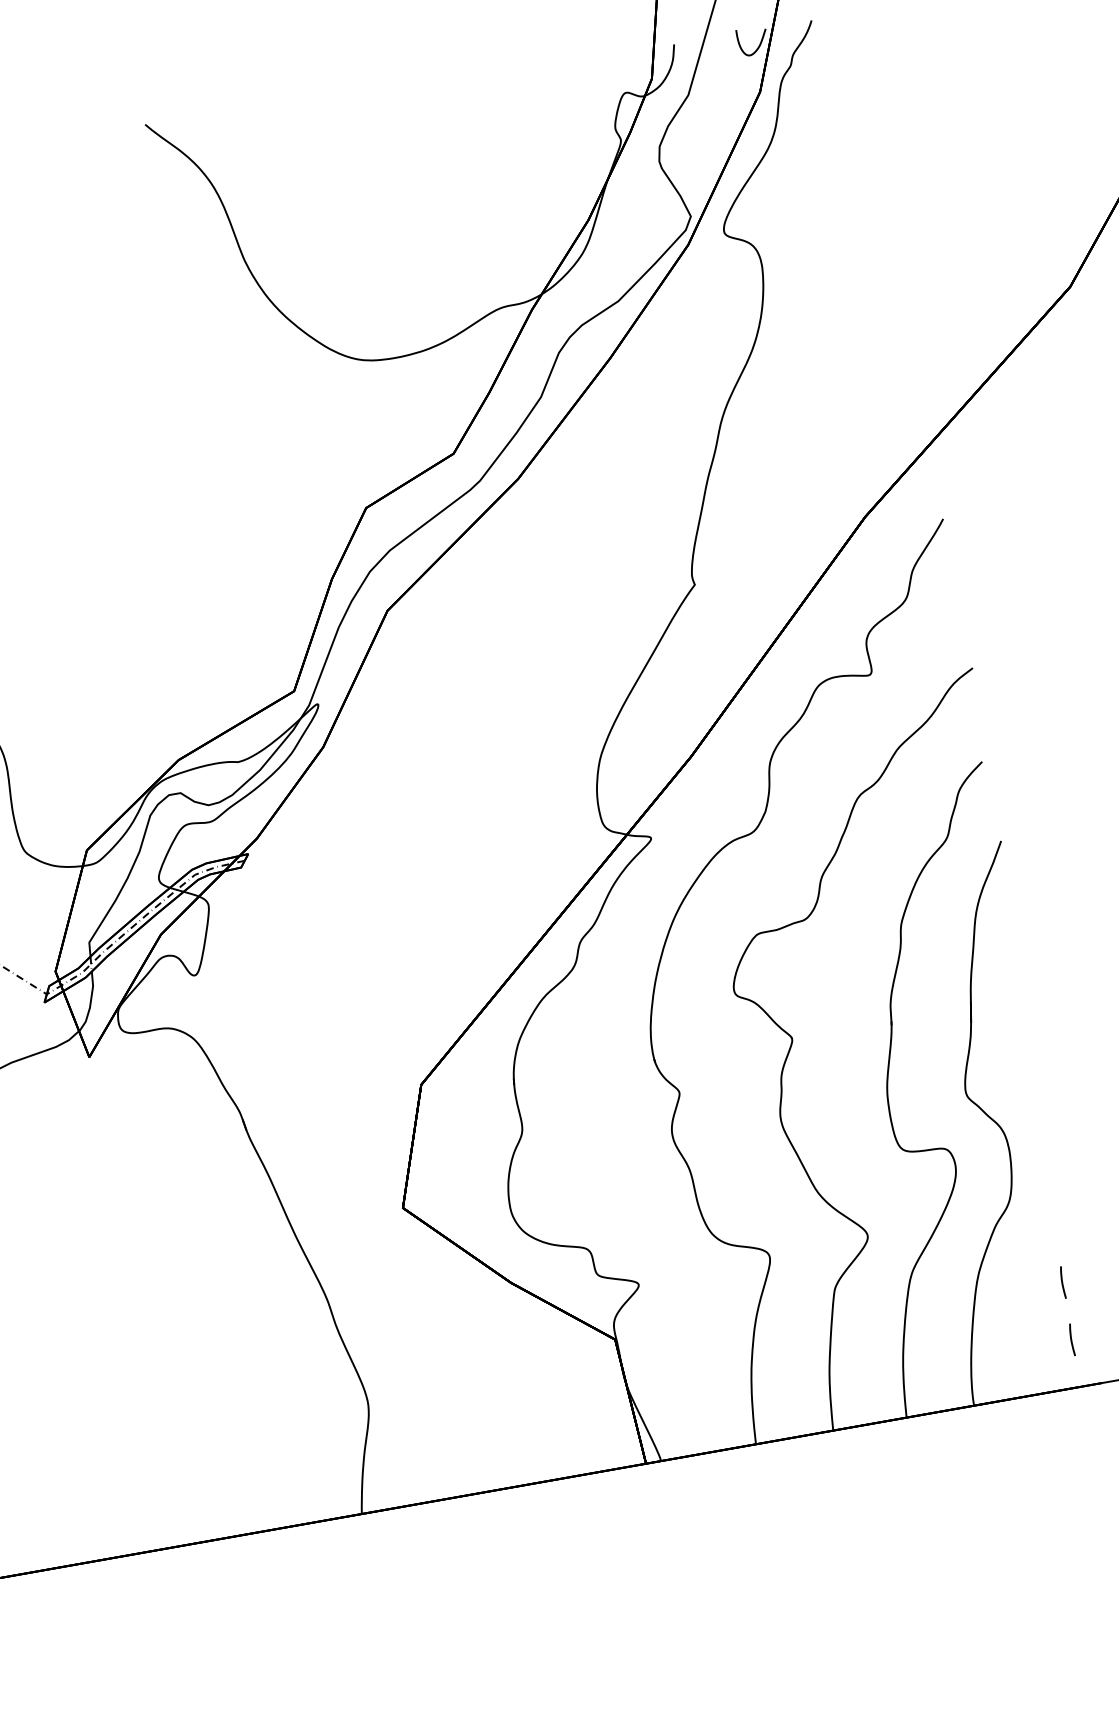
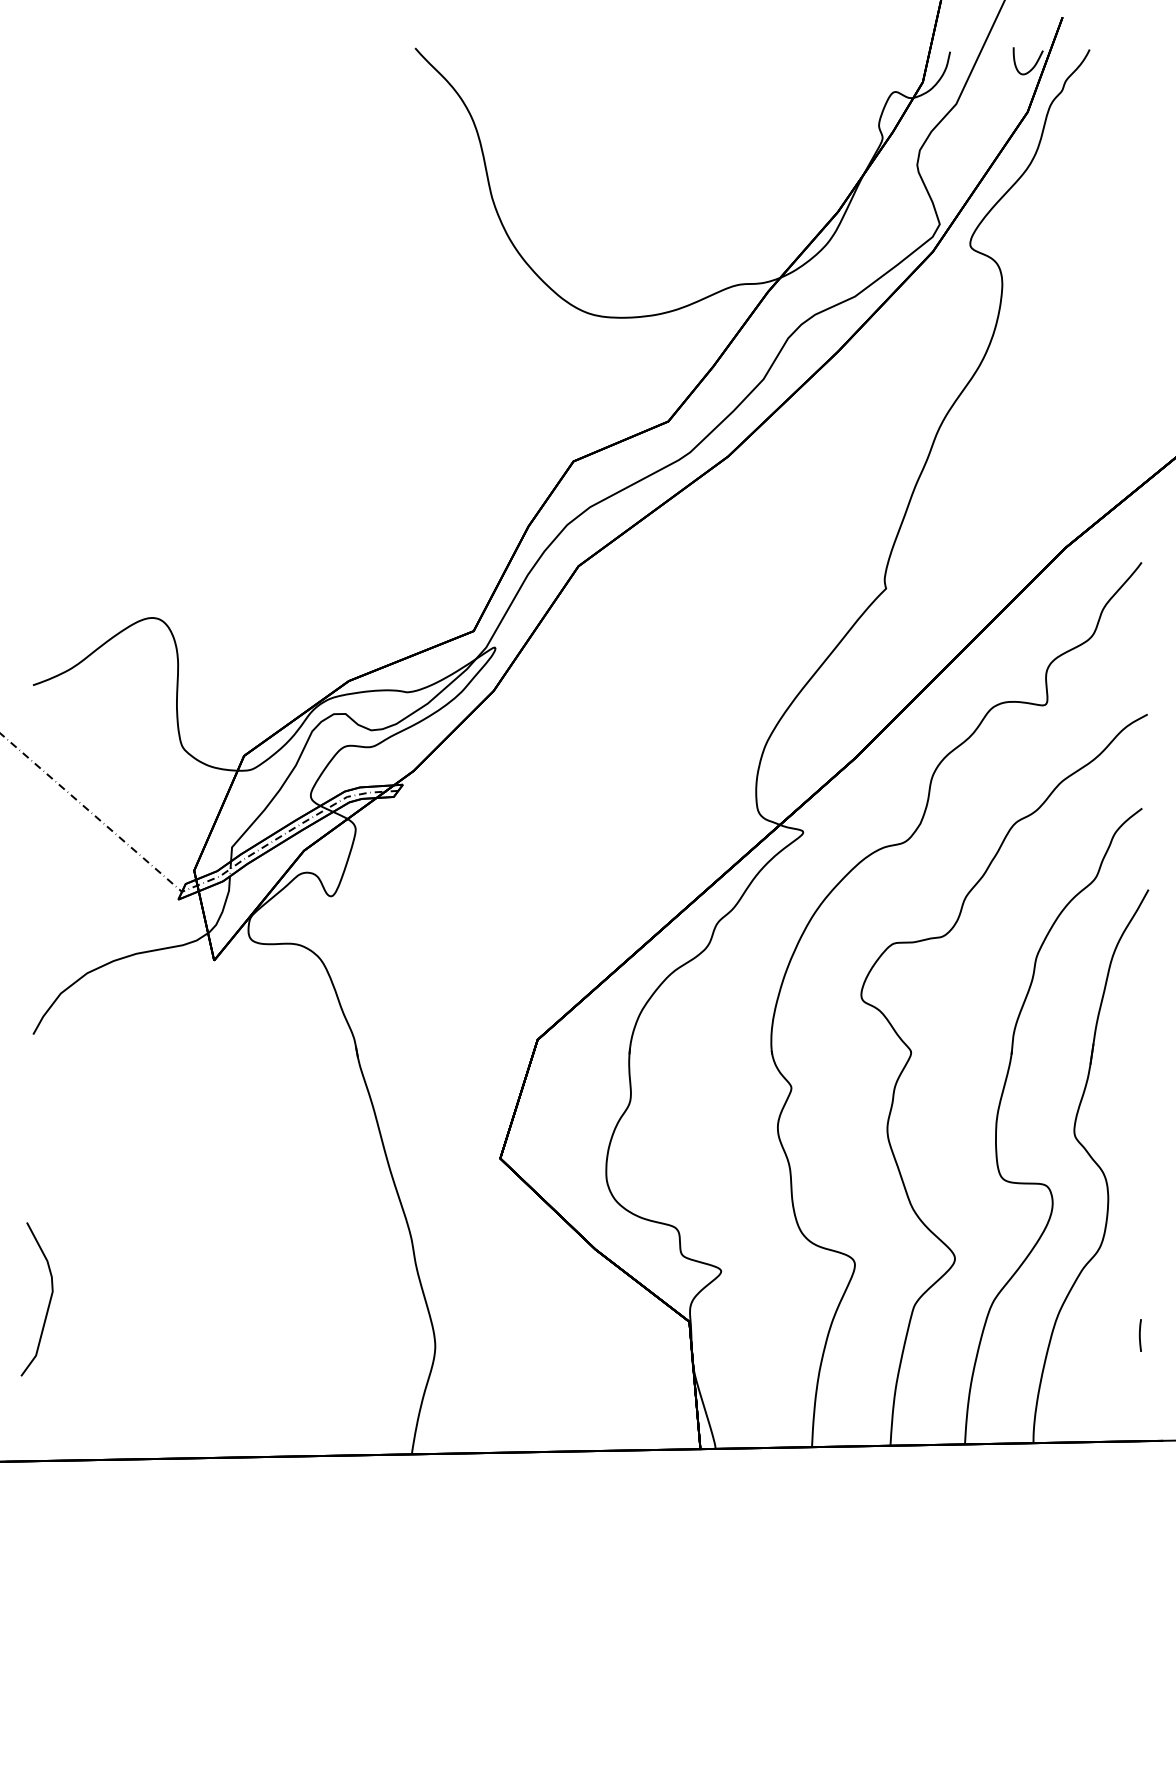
line: (1071, 1340) -> (1139, 1393), removed

